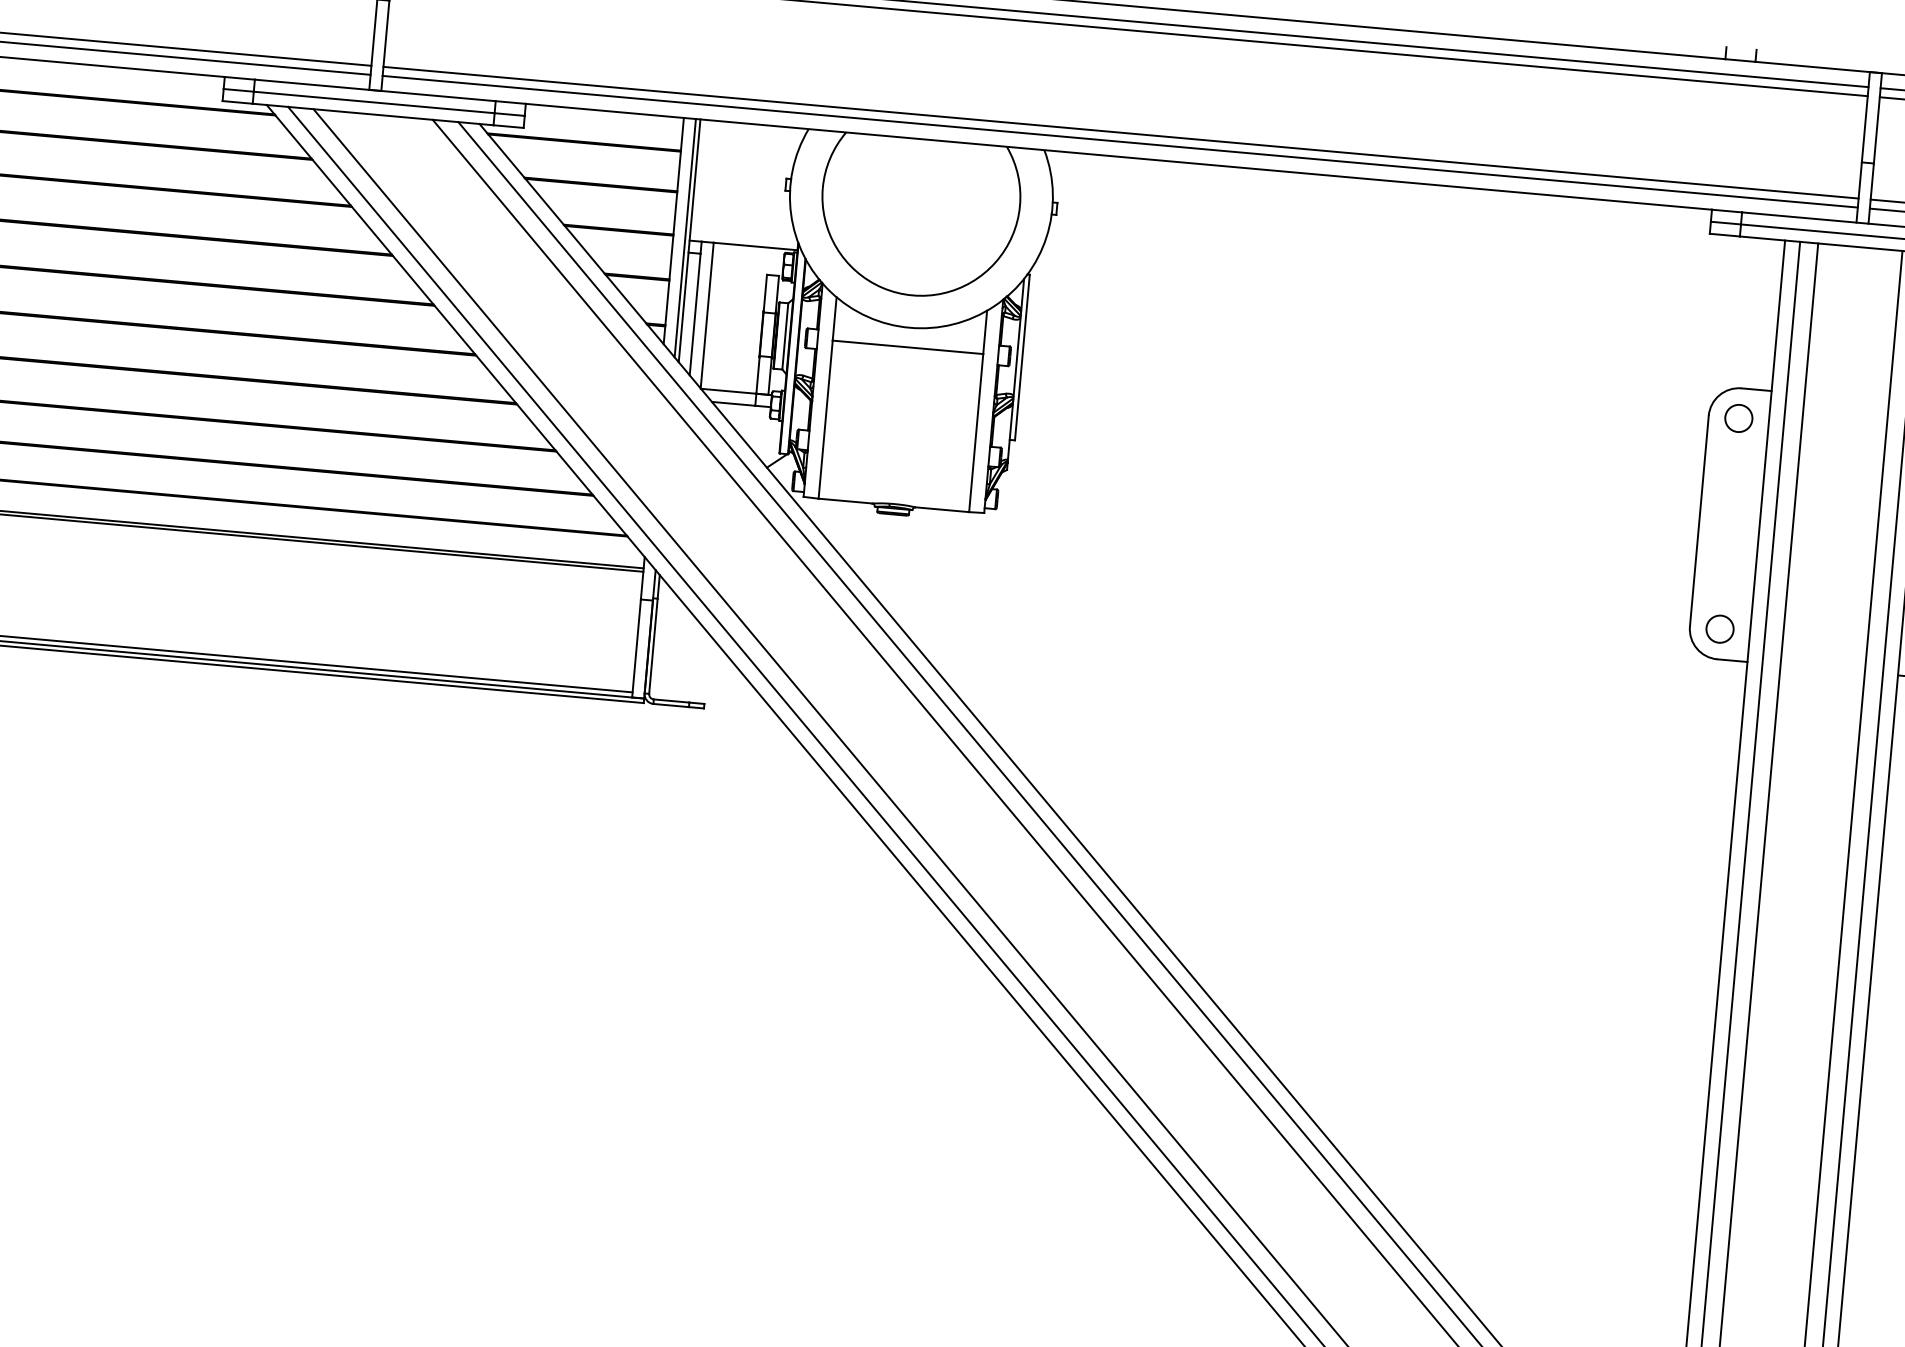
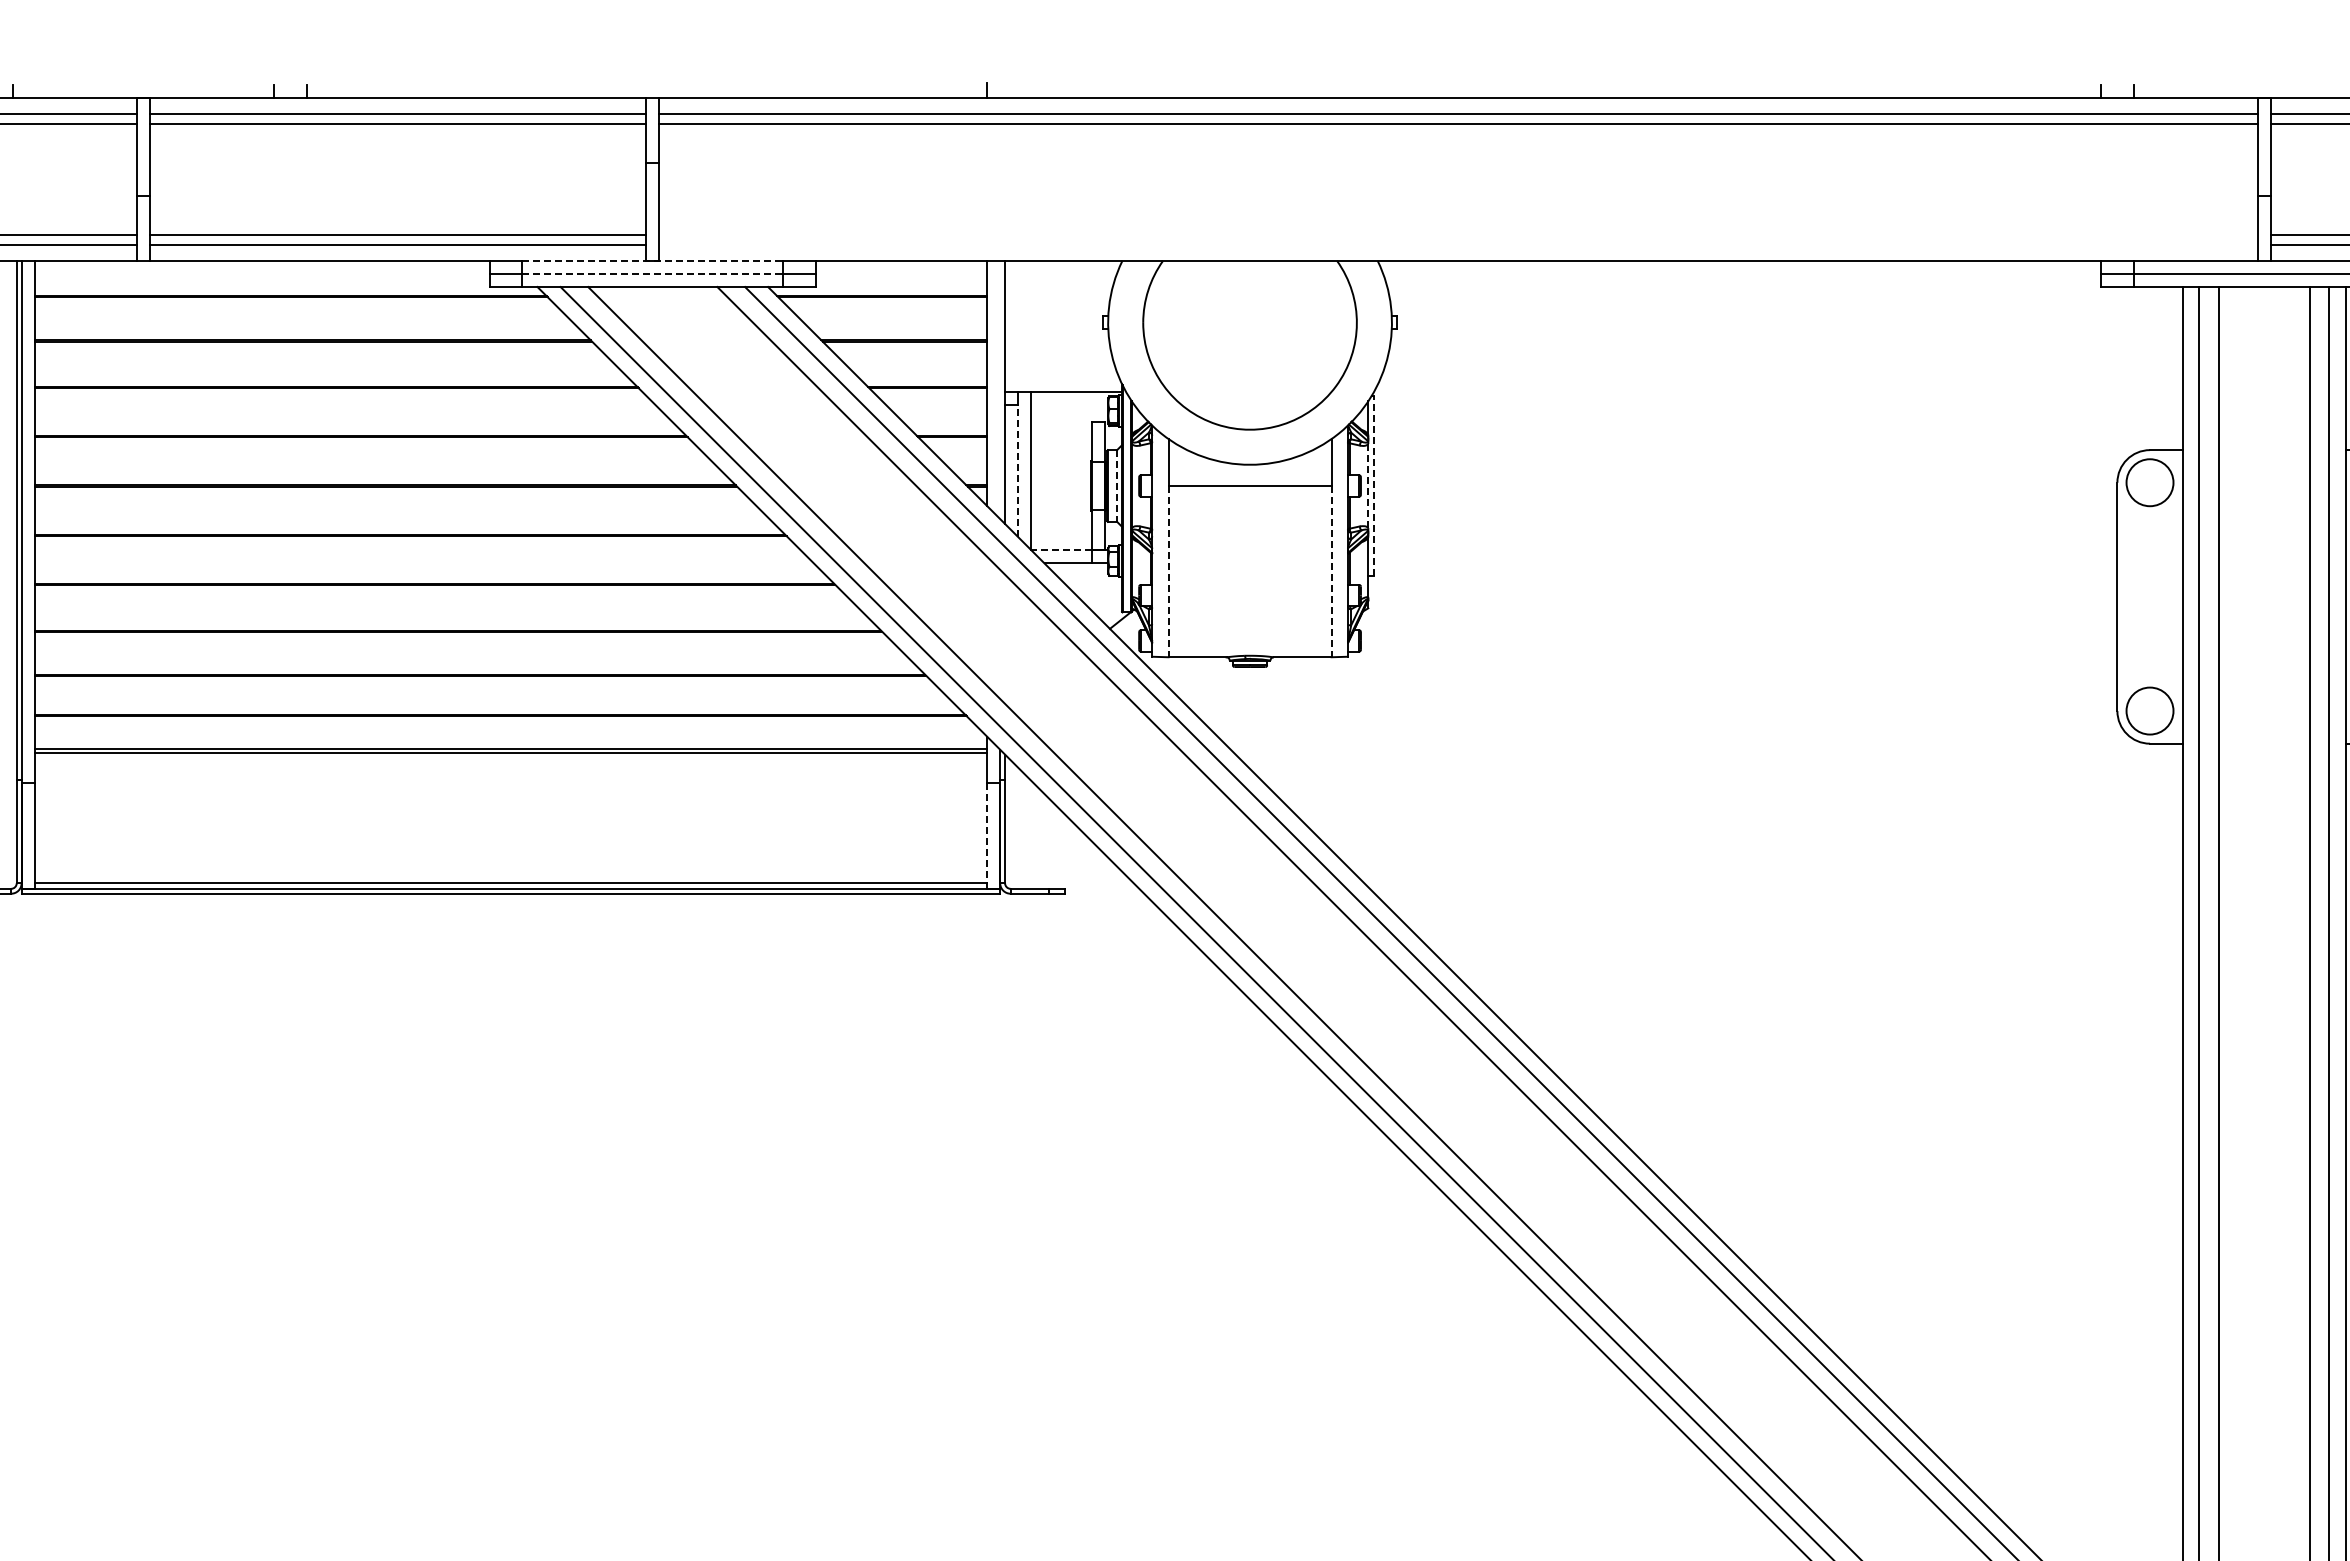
line: (375, 90) -> (653, 260), solid -> dashed
line: (374, 102) -> (653, 273), solid -> dashed
line: (1121, 132) -> (1458, 234), removed
line: (1120, 141) -> (1458, 244), removed
line: (685, 237) -> (1000, 389), removed
line: (695, 314) -> (1018, 471), solid -> dashed
line: (785, 336) -> (1117, 486), solid -> dashed
line: (1017, 357) -> (1368, 486), solid -> dashed
line: (1022, 358) -> (1374, 486), solid -> dashed
line: (728, 391) -> (1061, 550), solid -> dashed
circle: (1738, 418) -> (2149, 482), size x1.6
line: (825, 419) -> (1168, 571), solid -> dashed
line: (976, 432) -> (1331, 571), solid -> dashed
circle: (1719, 628) -> (2149, 710), size x1.6
line: (636, 649) -> (987, 836), solid -> dashed

